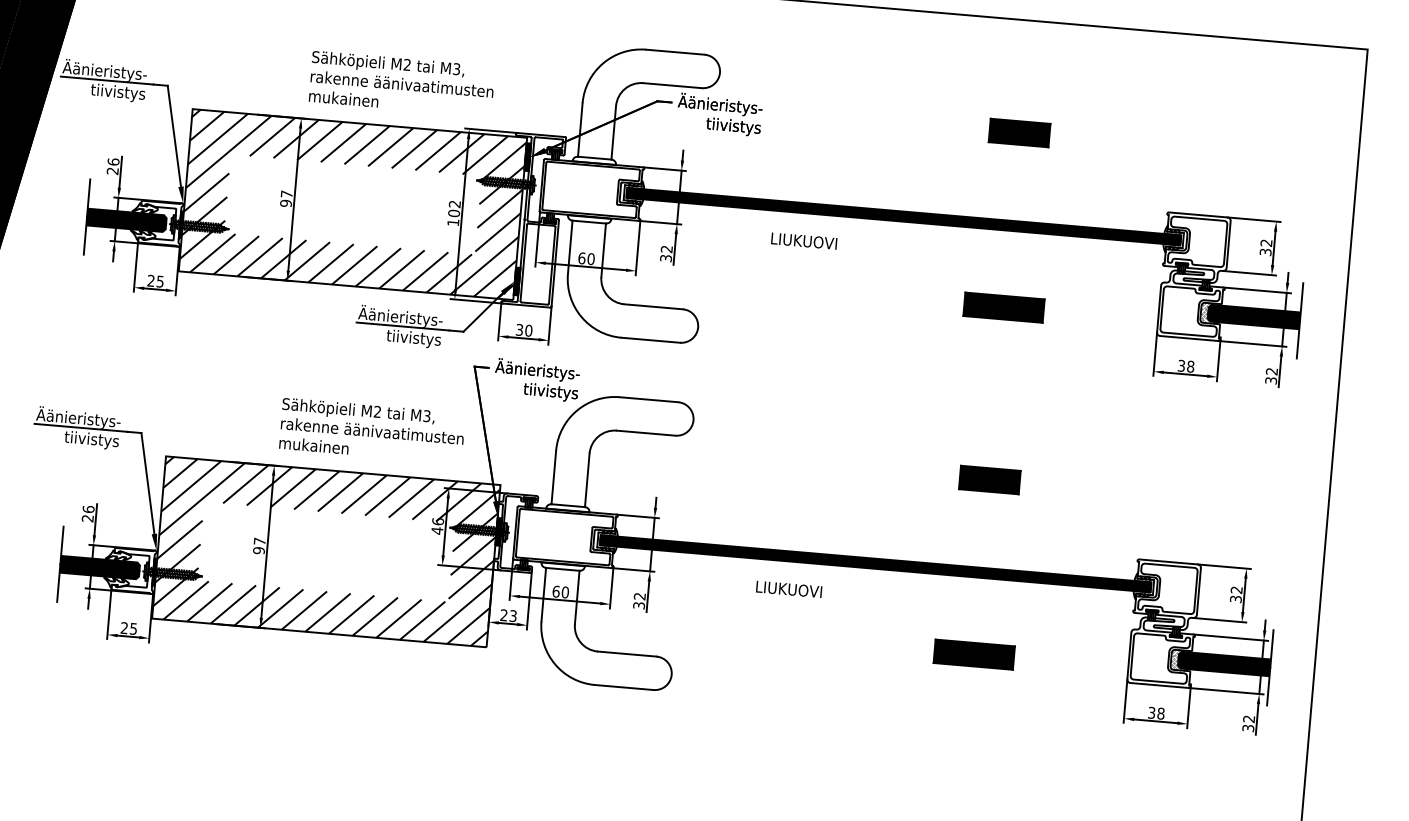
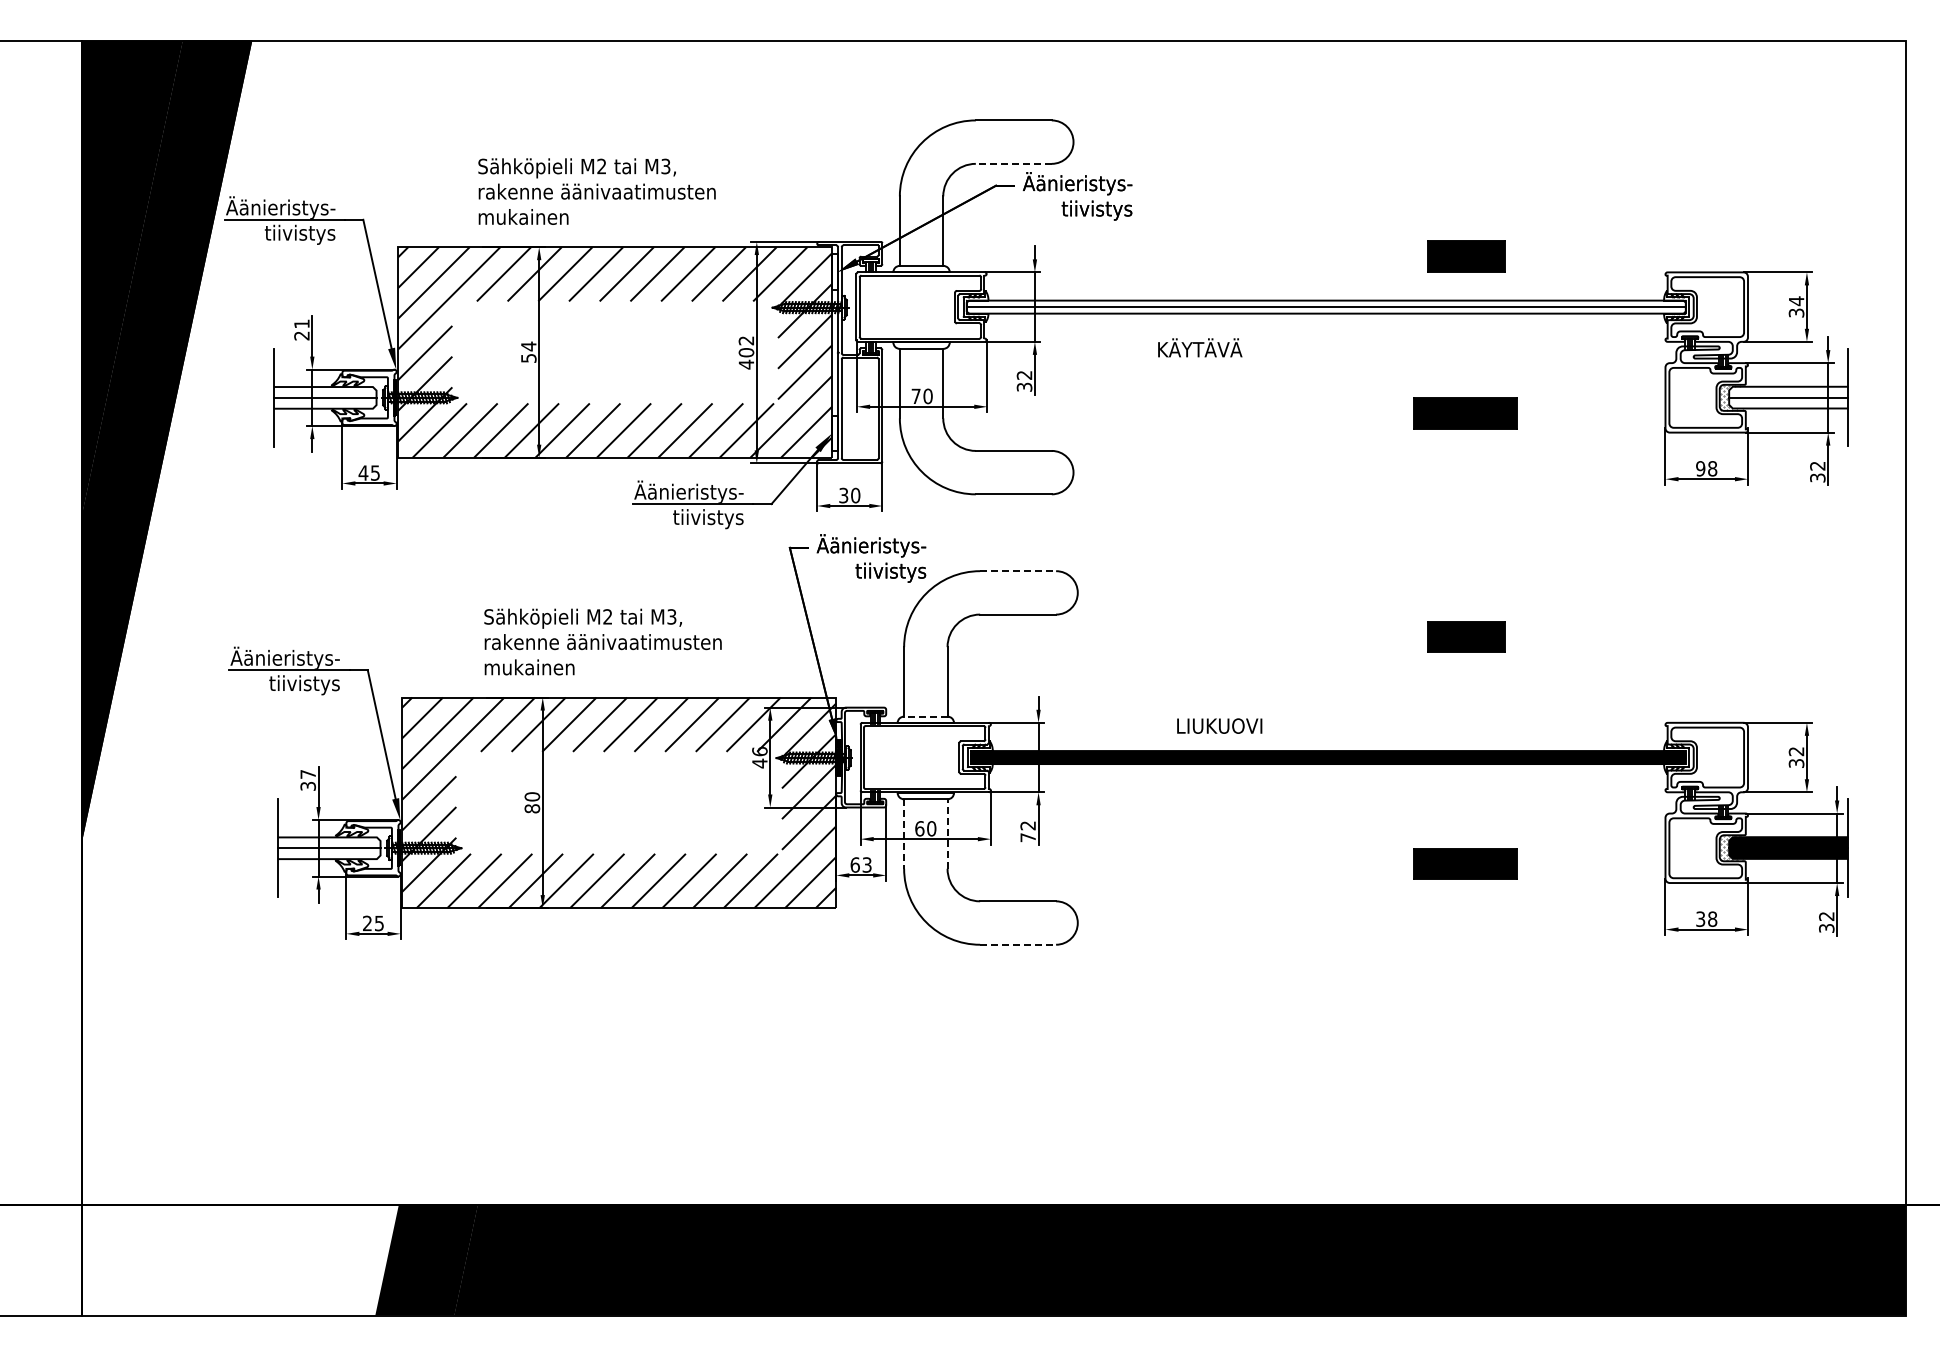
text: (401, 83) -> (596, 191), moved
line: (672, 85) -> (1013, 163), solid -> dashed
part: (1019, 132) -> (1466, 256), moved
hatch: (528, 156) -> (835, 271), removed
text: (113, 161) -> (301, 323), 26 -> 21
text: (286, 198) -> (528, 352), 97 -> 54
fill: (903, 216) -> (1325, 306), removed
fill: (126, 220) -> (324, 397), removed
text: (452, 222) -> (745, 364), 102 -> 402
text: (805, 239) -> (1201, 347), LIUKUOVI -> KÄYTÄVÄ
text: (1266, 243) -> (1796, 301), 32 -> 34
text: (581, 258) -> (915, 396), 60 -> 70
text: (151, 280) -> (363, 472), 25 -> 45
hatch: (517, 281) -> (835, 433), removed
fill: (1253, 316) -> (1788, 397), removed
text: (1181, 365) -> (1700, 468), 38 -> 98
line: (649, 399) -> (1018, 571), solid -> dashed
text: (371, 430) -> (602, 641), moved
line: (568, 505) -> (925, 716), solid -> dashed
text: (87, 513) -> (307, 779), 26 -> 37
text: (259, 545) -> (532, 802), 97 -> 80
fill: (99, 567) -> (328, 848), removed
text: (789, 588) -> (1219, 725), moved
line: (544, 595) -> (904, 834), solid -> dashed
line: (577, 597) -> (947, 834), solid -> dashed
text: (638, 605) -> (1027, 837), 32 -> 72
text: (503, 614) -> (854, 864), 23 -> 63
line: (624, 687) -> (1018, 944), solid -> dashed

